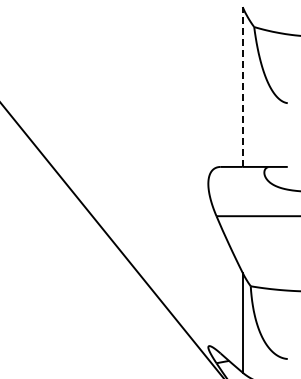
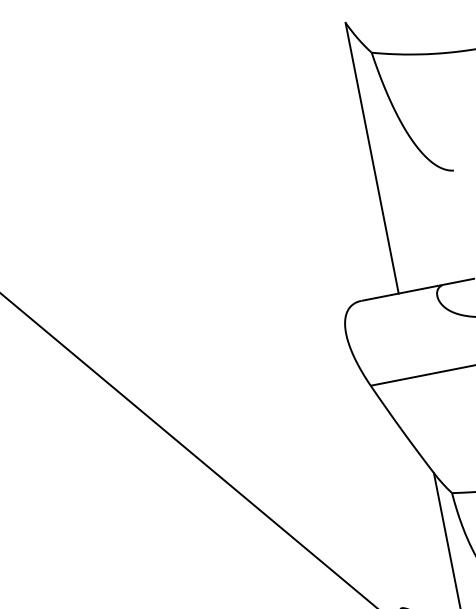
line: (242, 87) -> (371, 159), dashed -> solid

